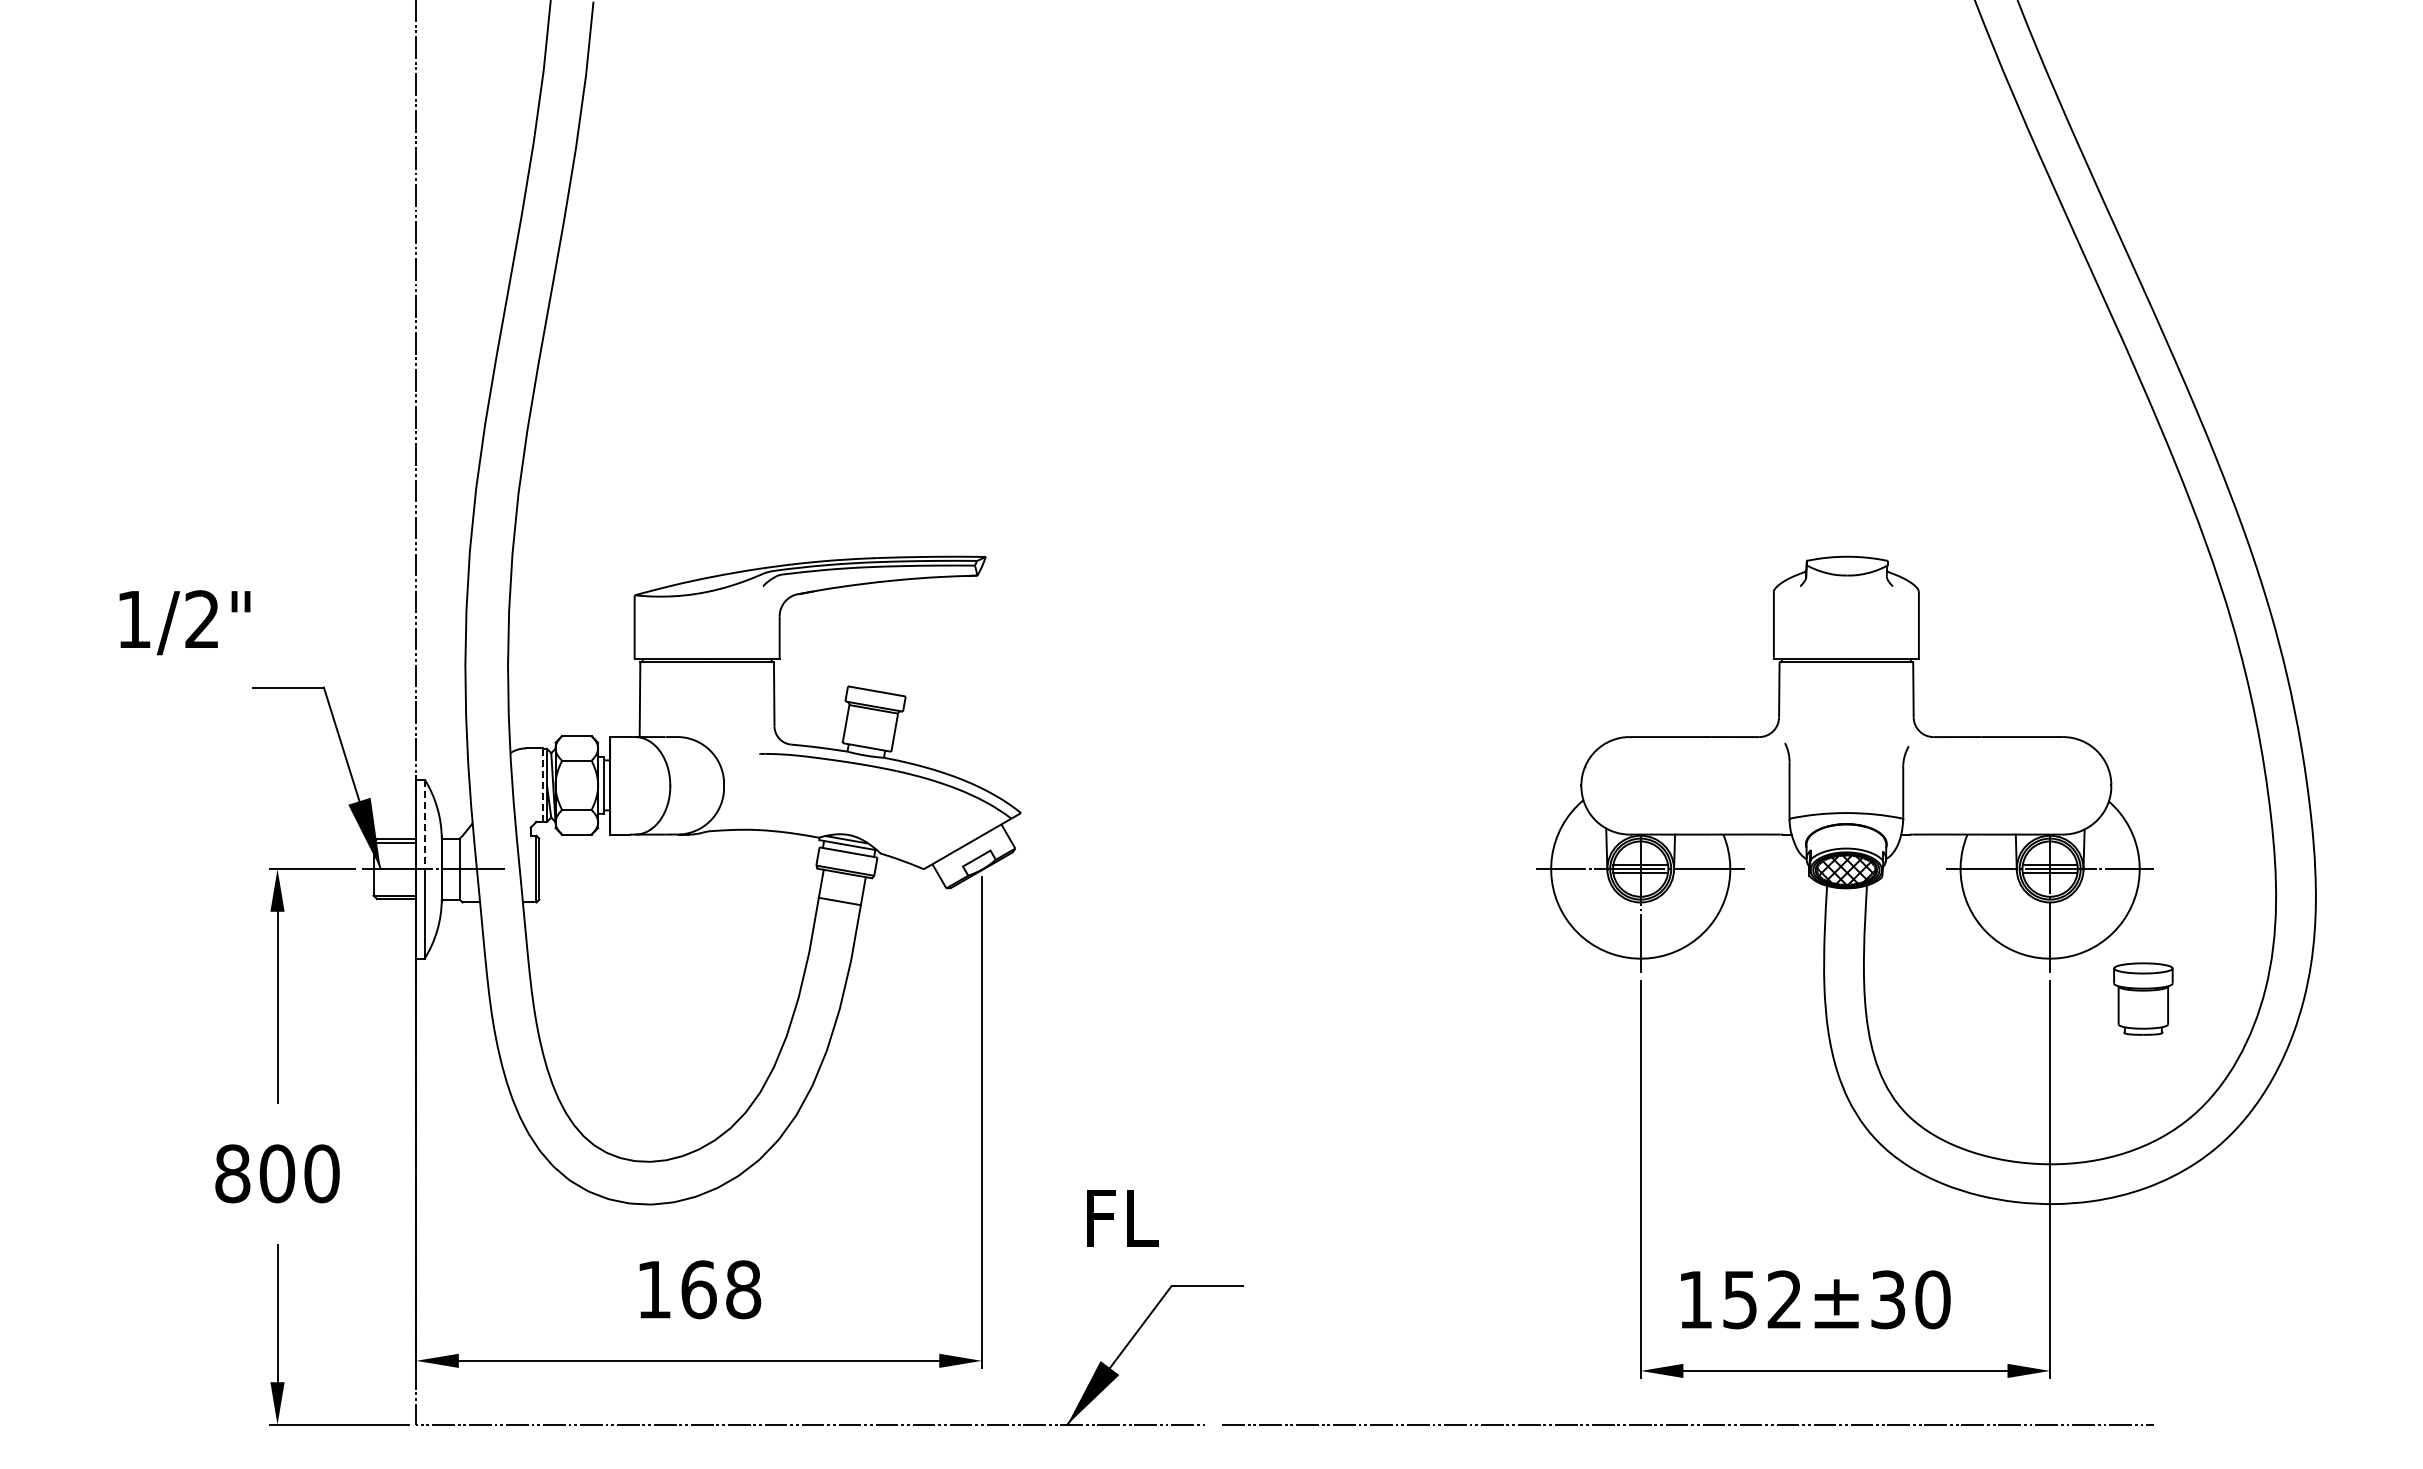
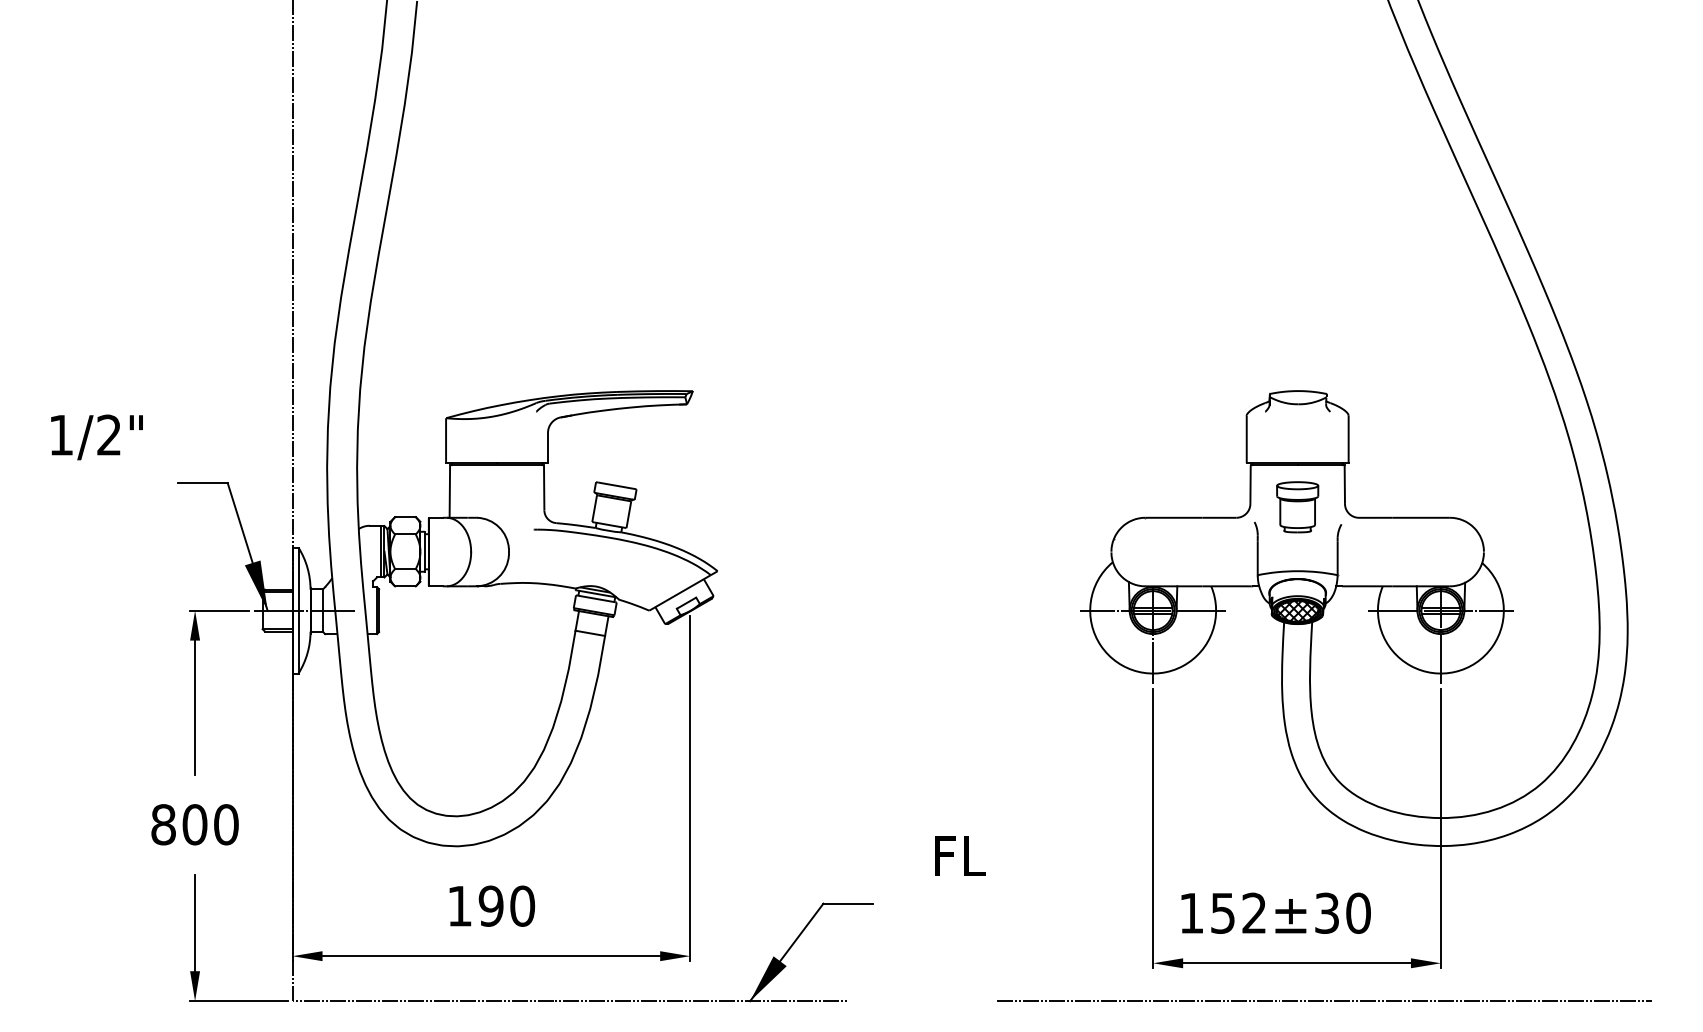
text: (184, 622) -> (96, 437), moved
line: (542, 785) -> (381, 551), dashed -> solid
line: (424, 824) -> (298, 579), dashed -> solid
part: (2143, 998) -> (1297, 506), moved
text: (1122, 1218) -> (960, 856), moved
text: (721, 1289) -> (507, 906), 168 -> 190
line: (1687, 1424) -> (1323, 1000), moved

